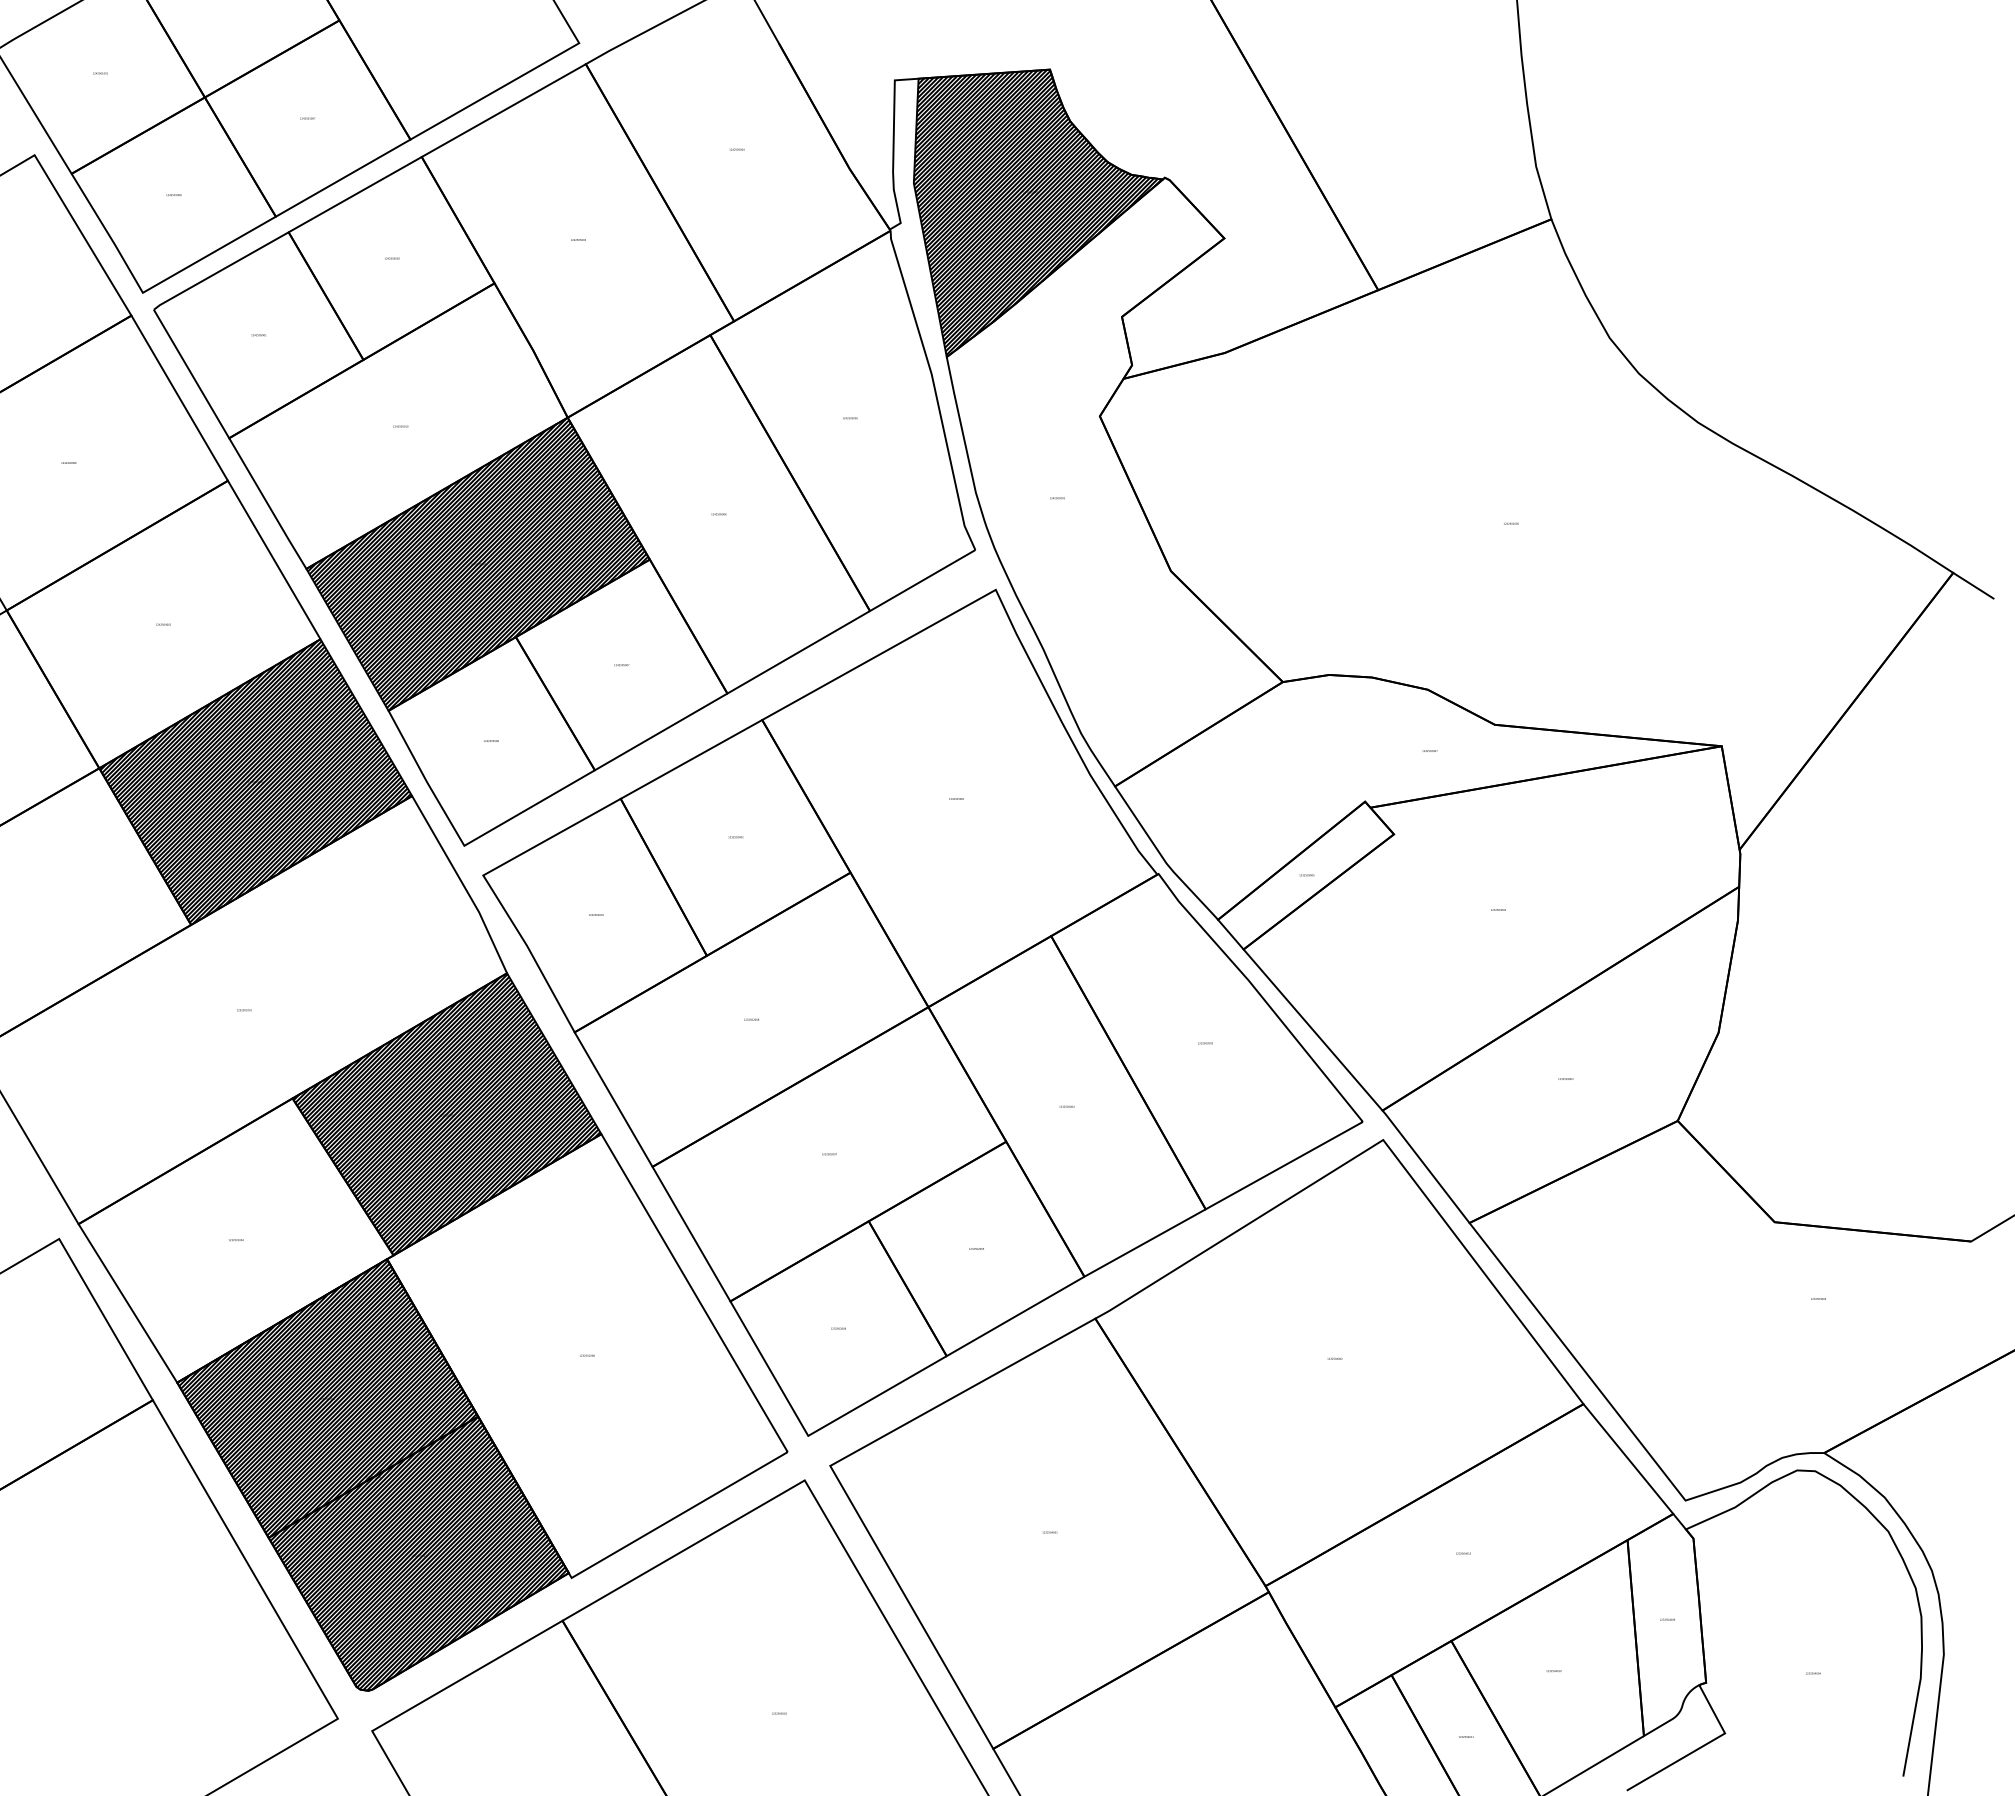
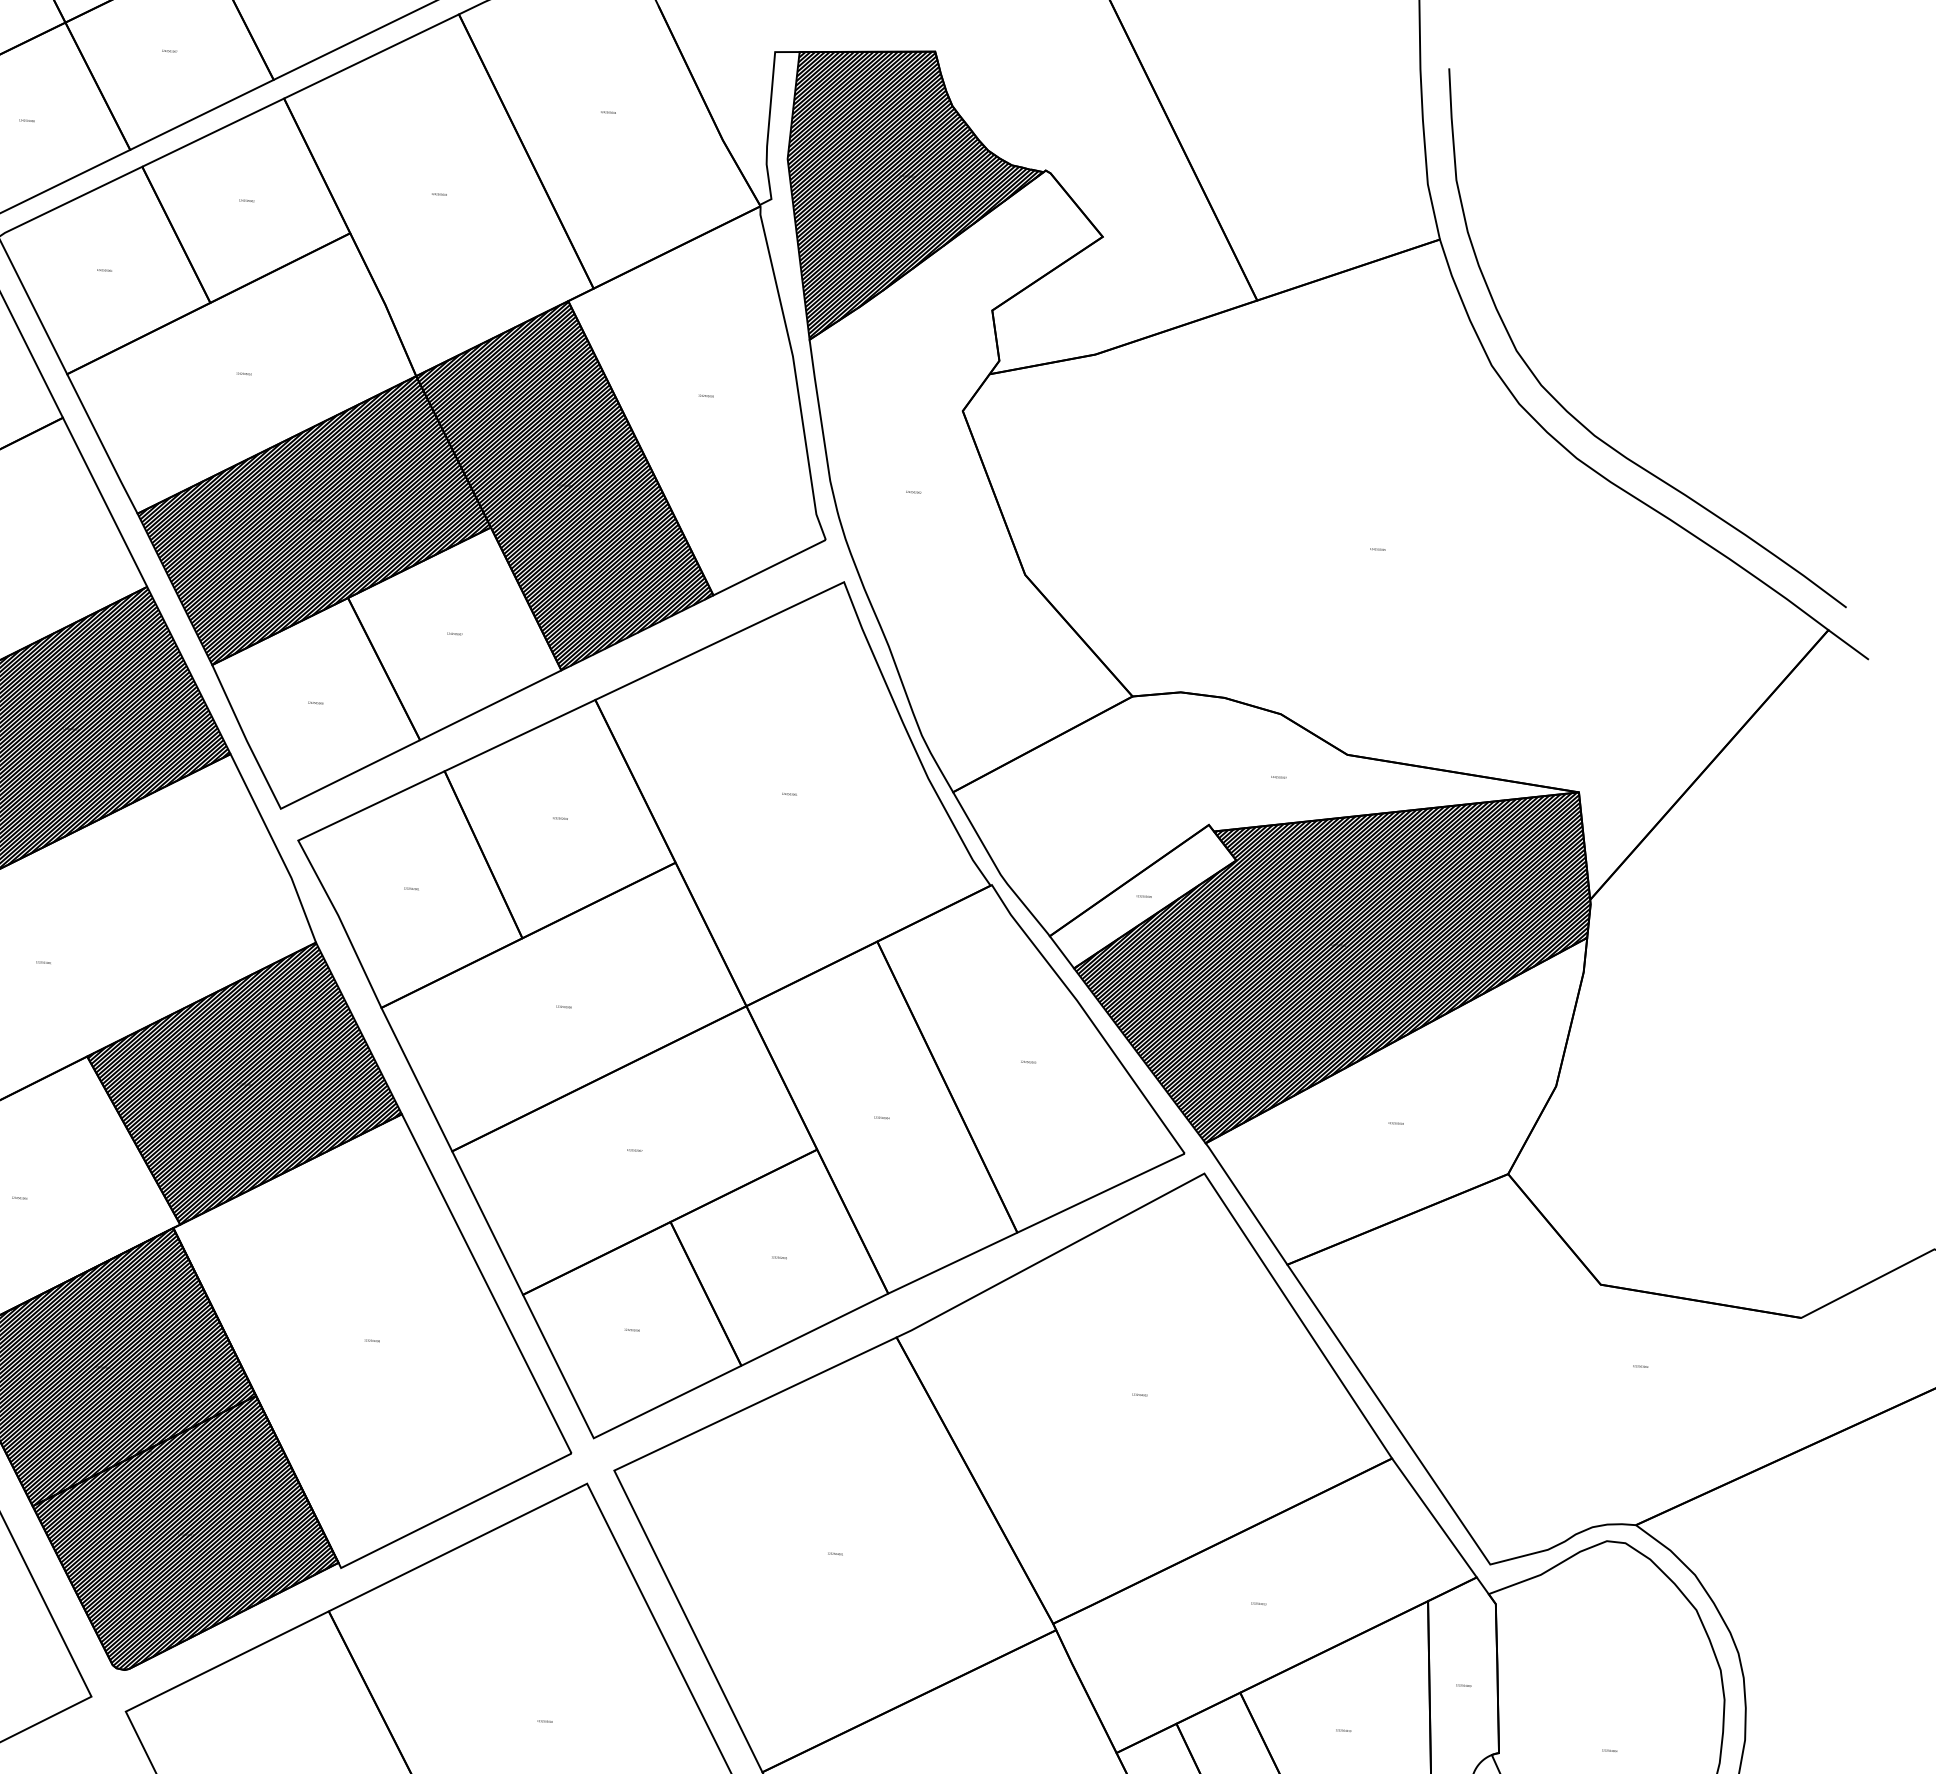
curve: (1696, 384) -> (1577, 419), added
hatch: (718, 514) -> (564, 485), added
hatch: (1492, 928) -> (1331, 963), added

